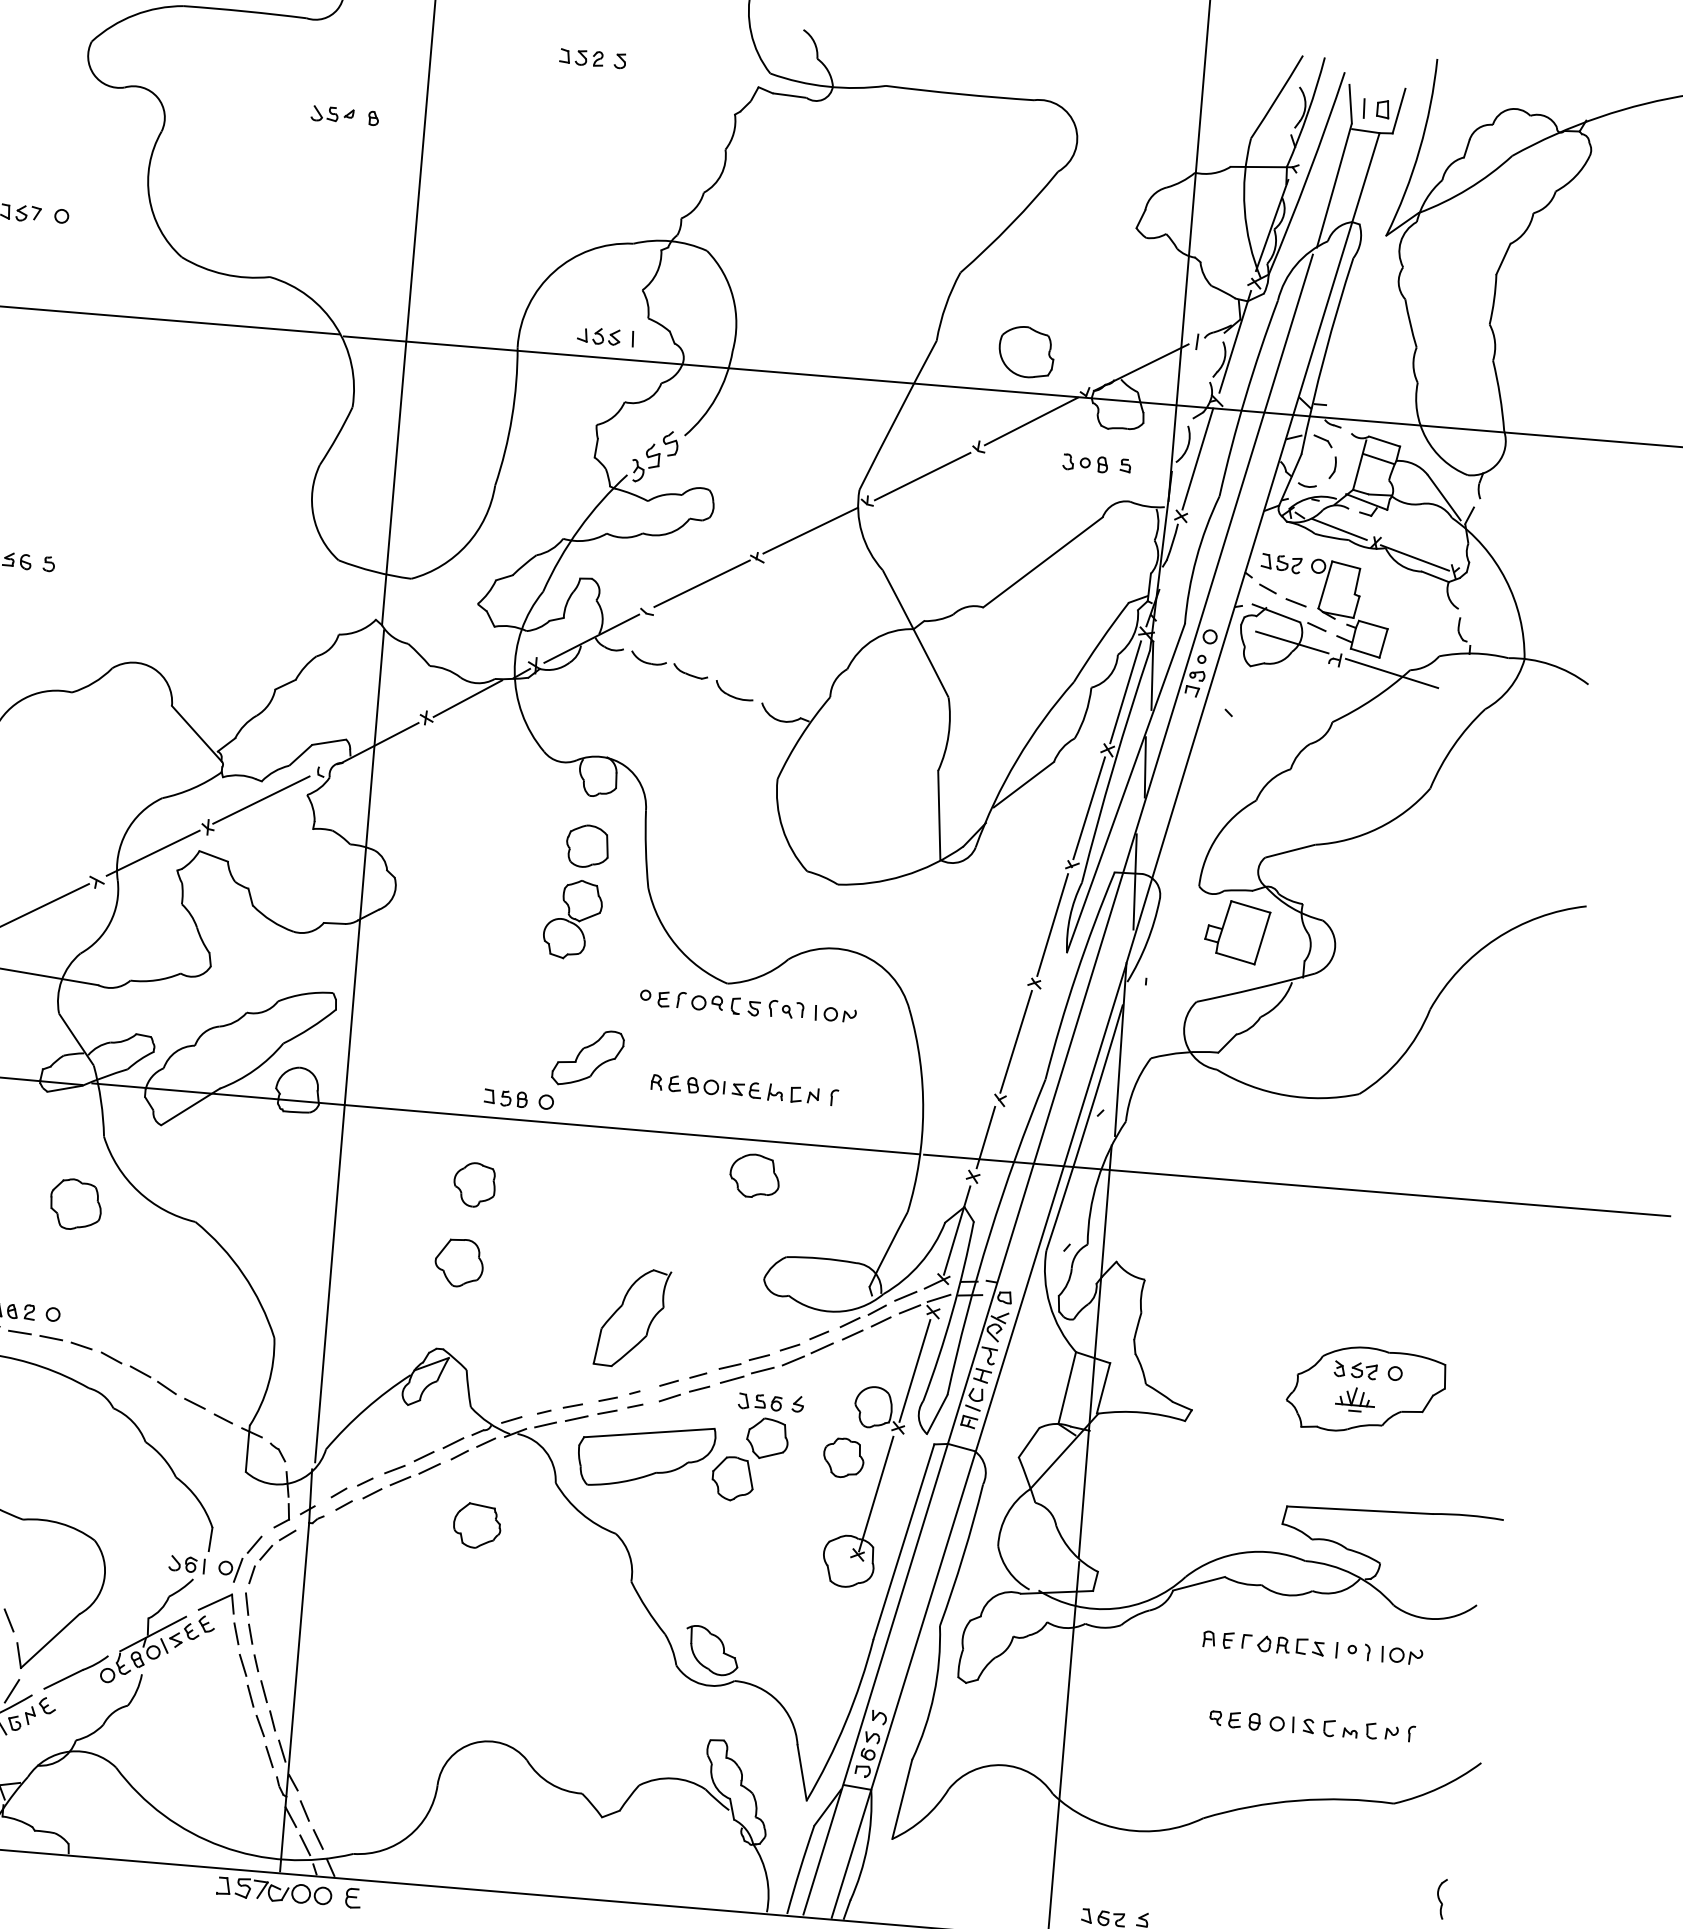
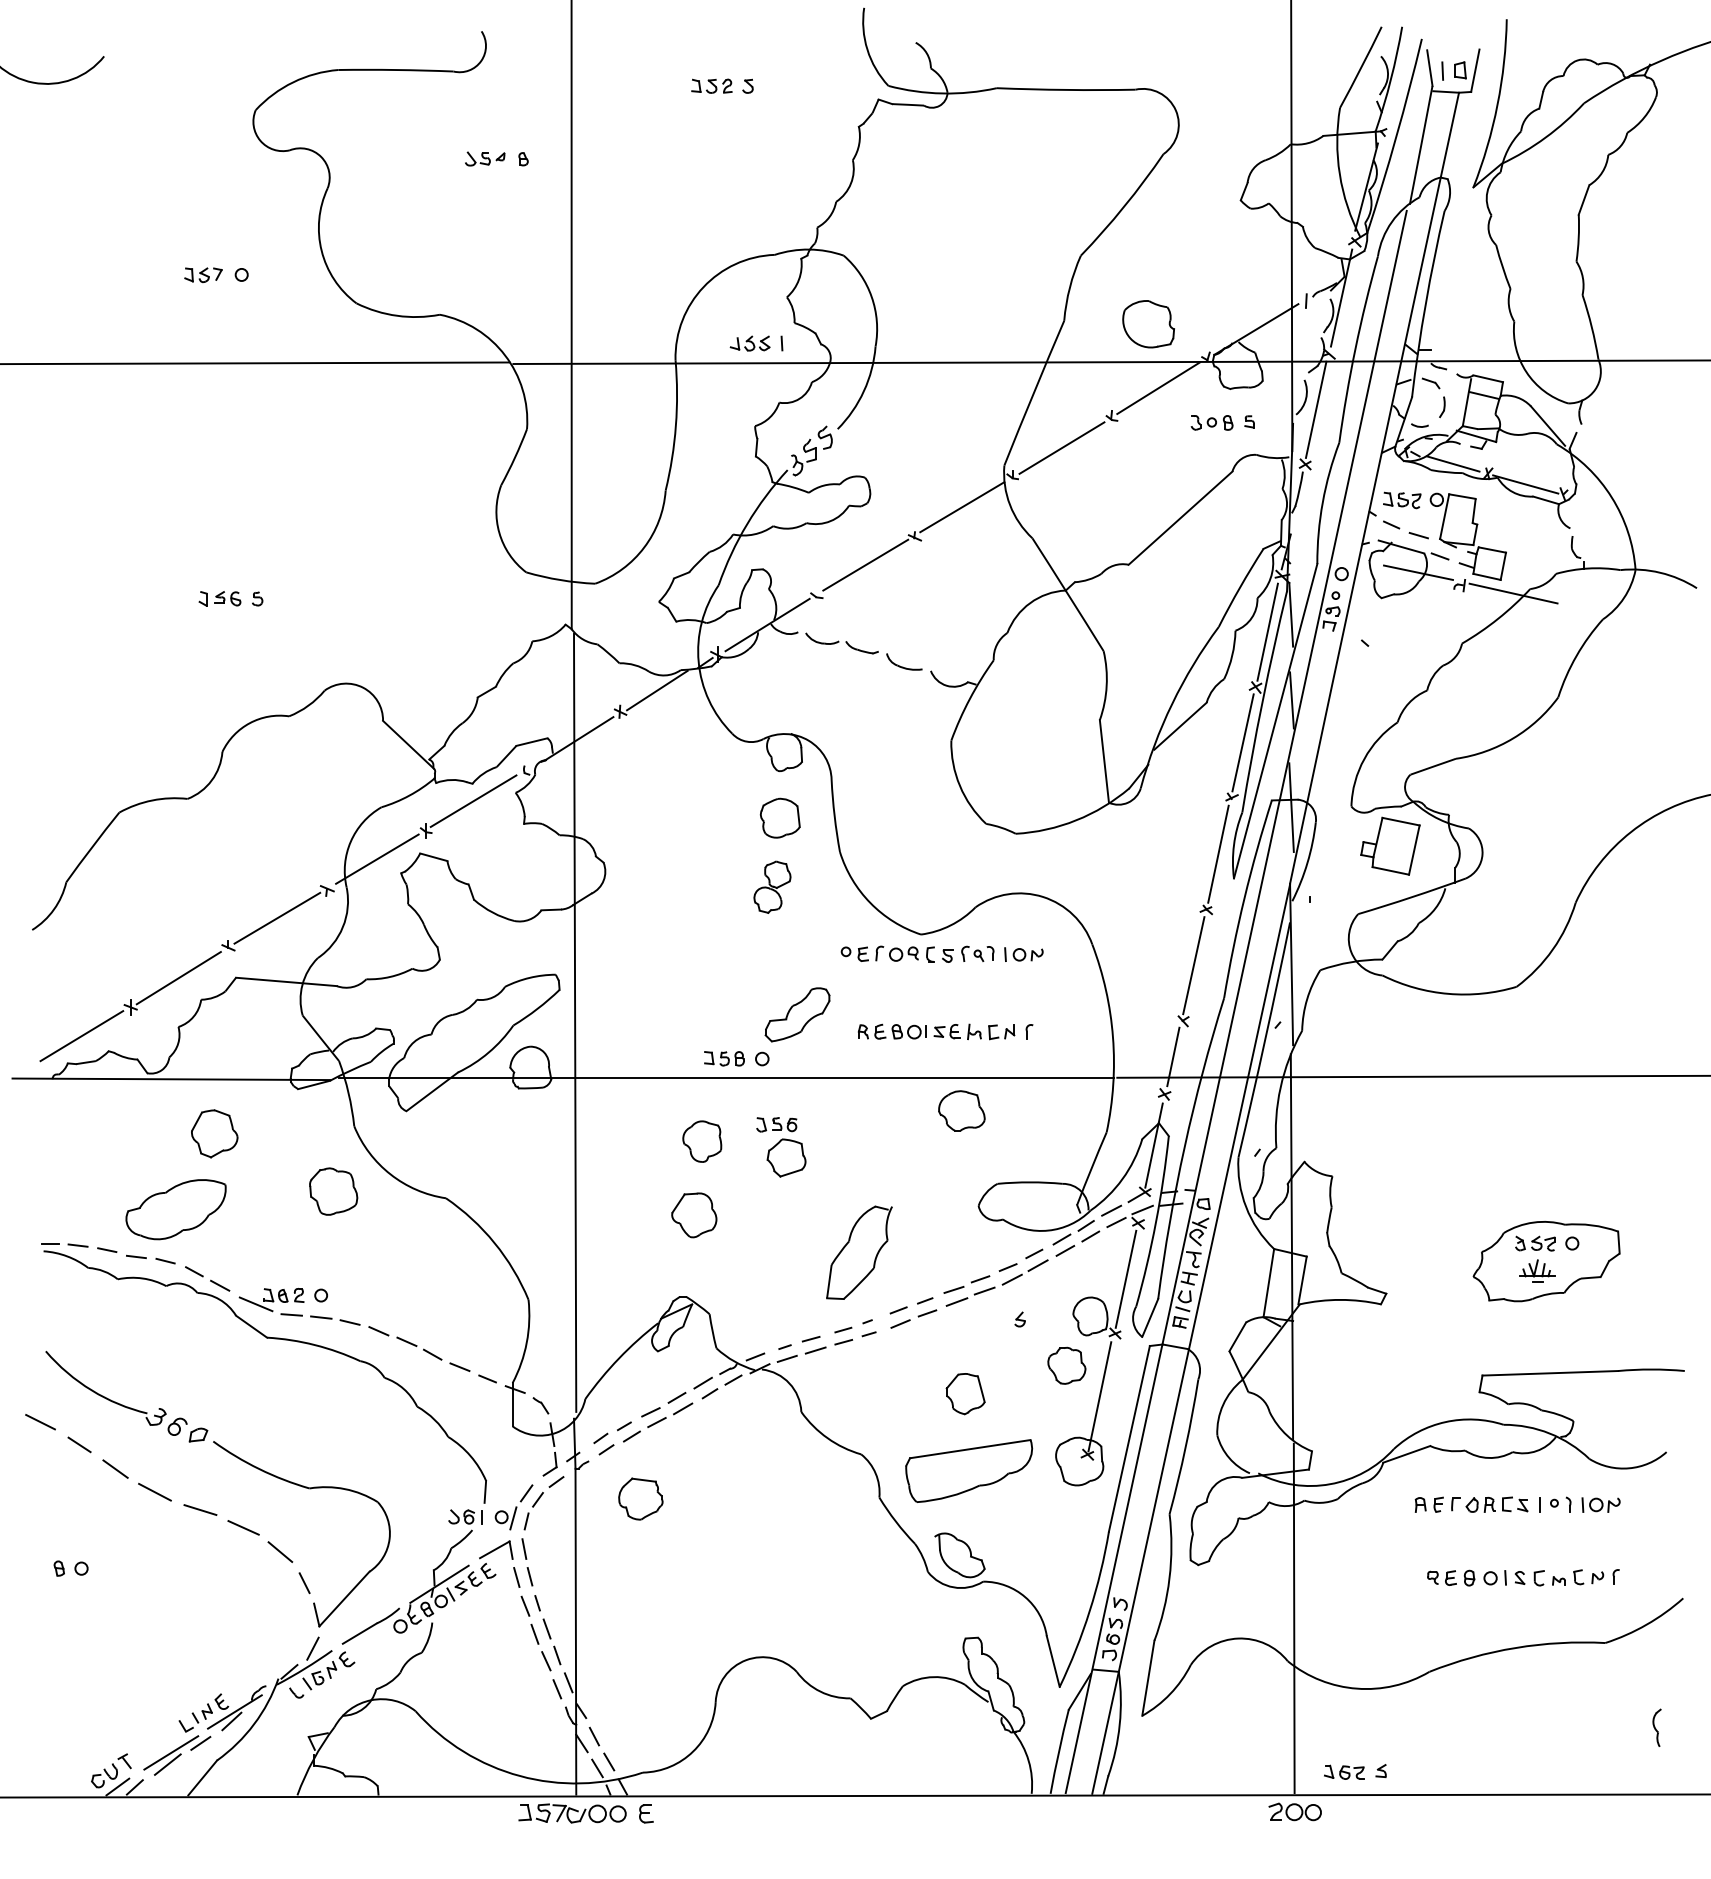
part: (573, 918) -> (772, 886), size x0.7
part: (763, 1427) -> (781, 1147), moved
part: (646, 1455) -> (969, 1470), moved
part: (476, 1525) -> (640, 1498), moved

